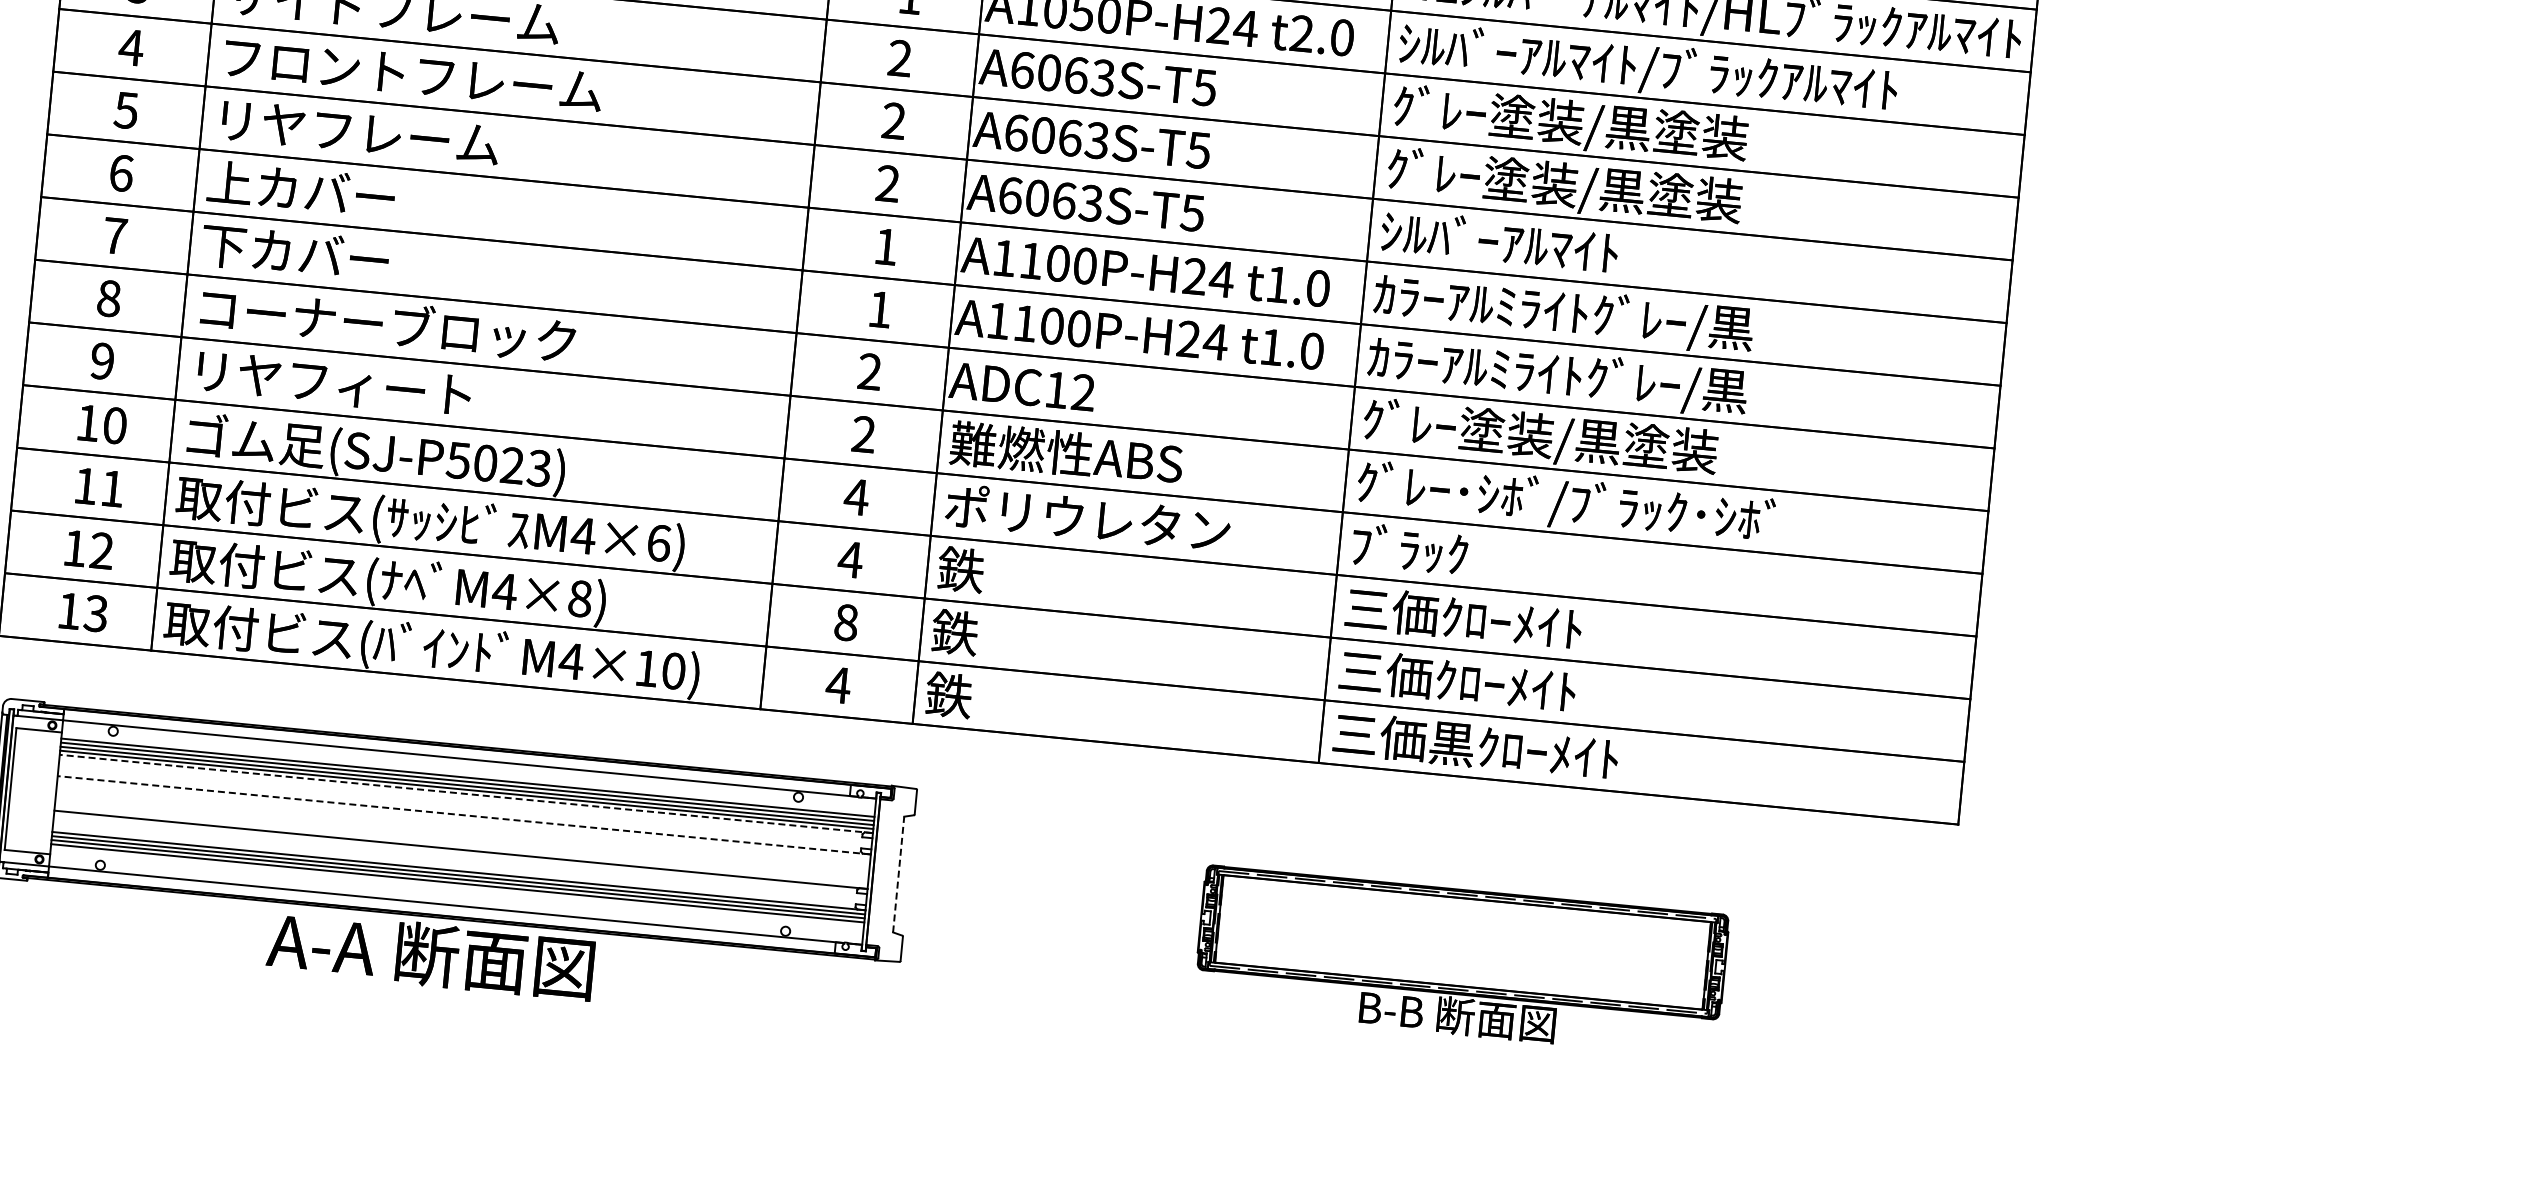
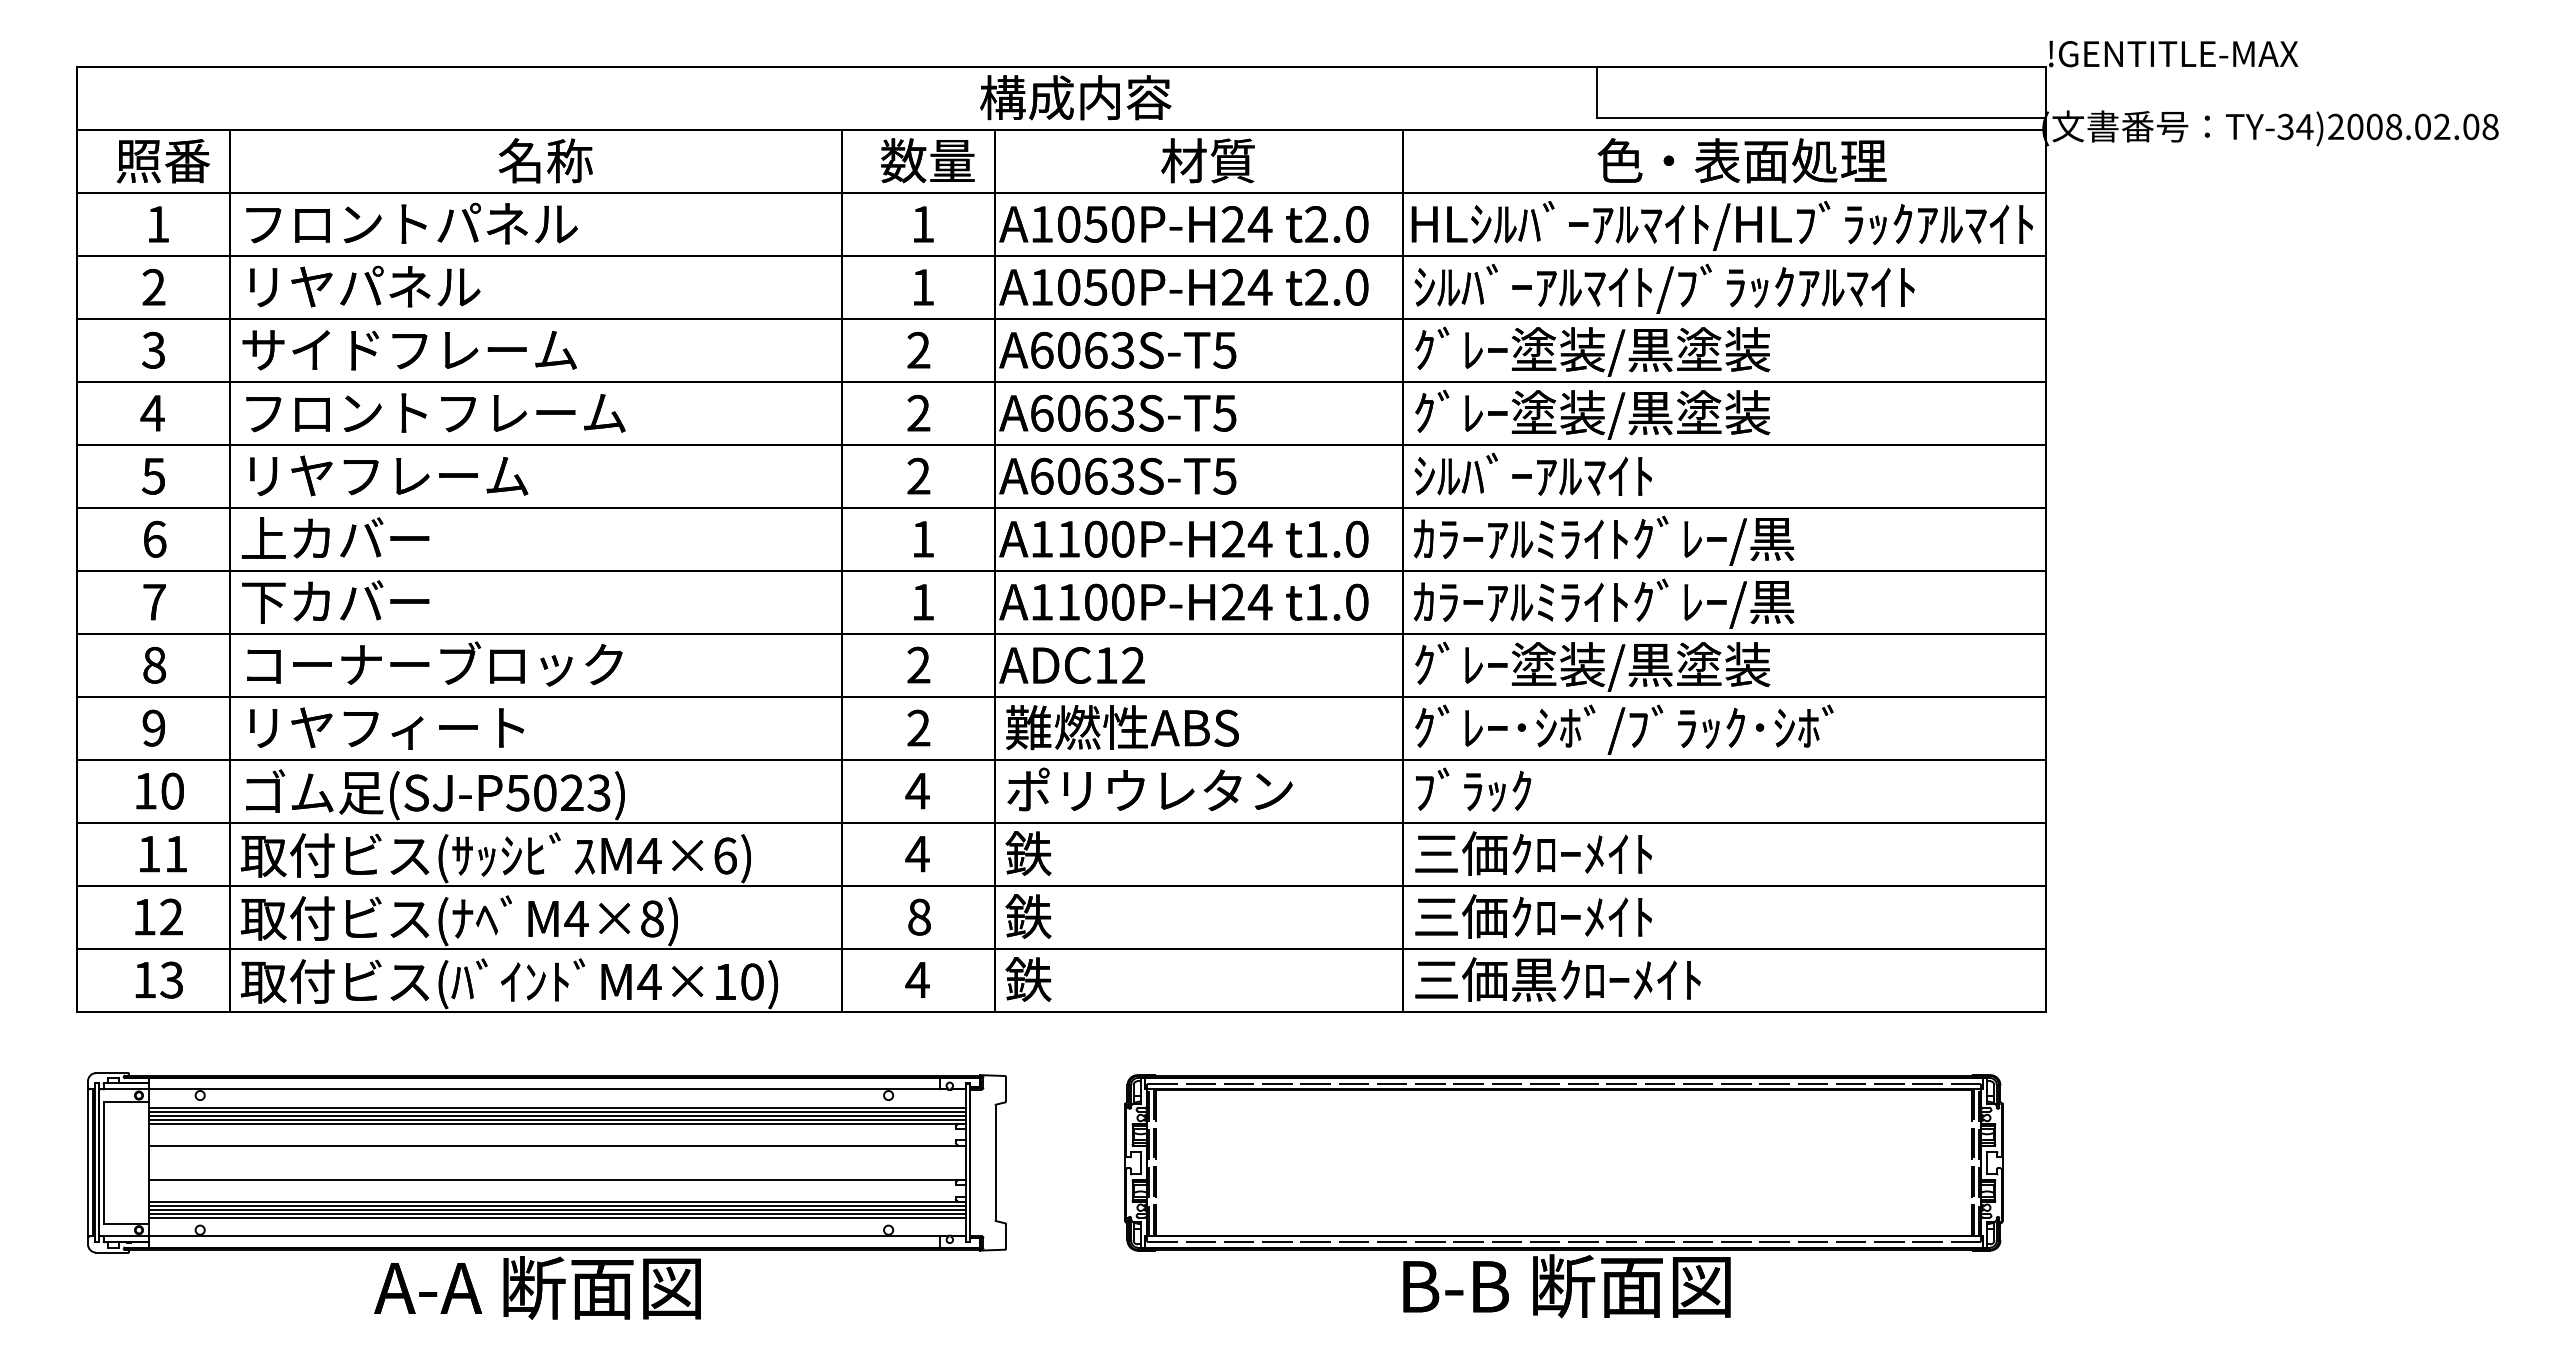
line: (466, 794) -> (557, 1124), dashed -> solid
line: (464, 815) -> (557, 1145), dashed -> solid
line: (898, 874) -> (995, 1162), dashed -> solid
line: (457, 886) -> (557, 1217), added
part: (1460, 962) -> (1563, 1196), size x1.67

